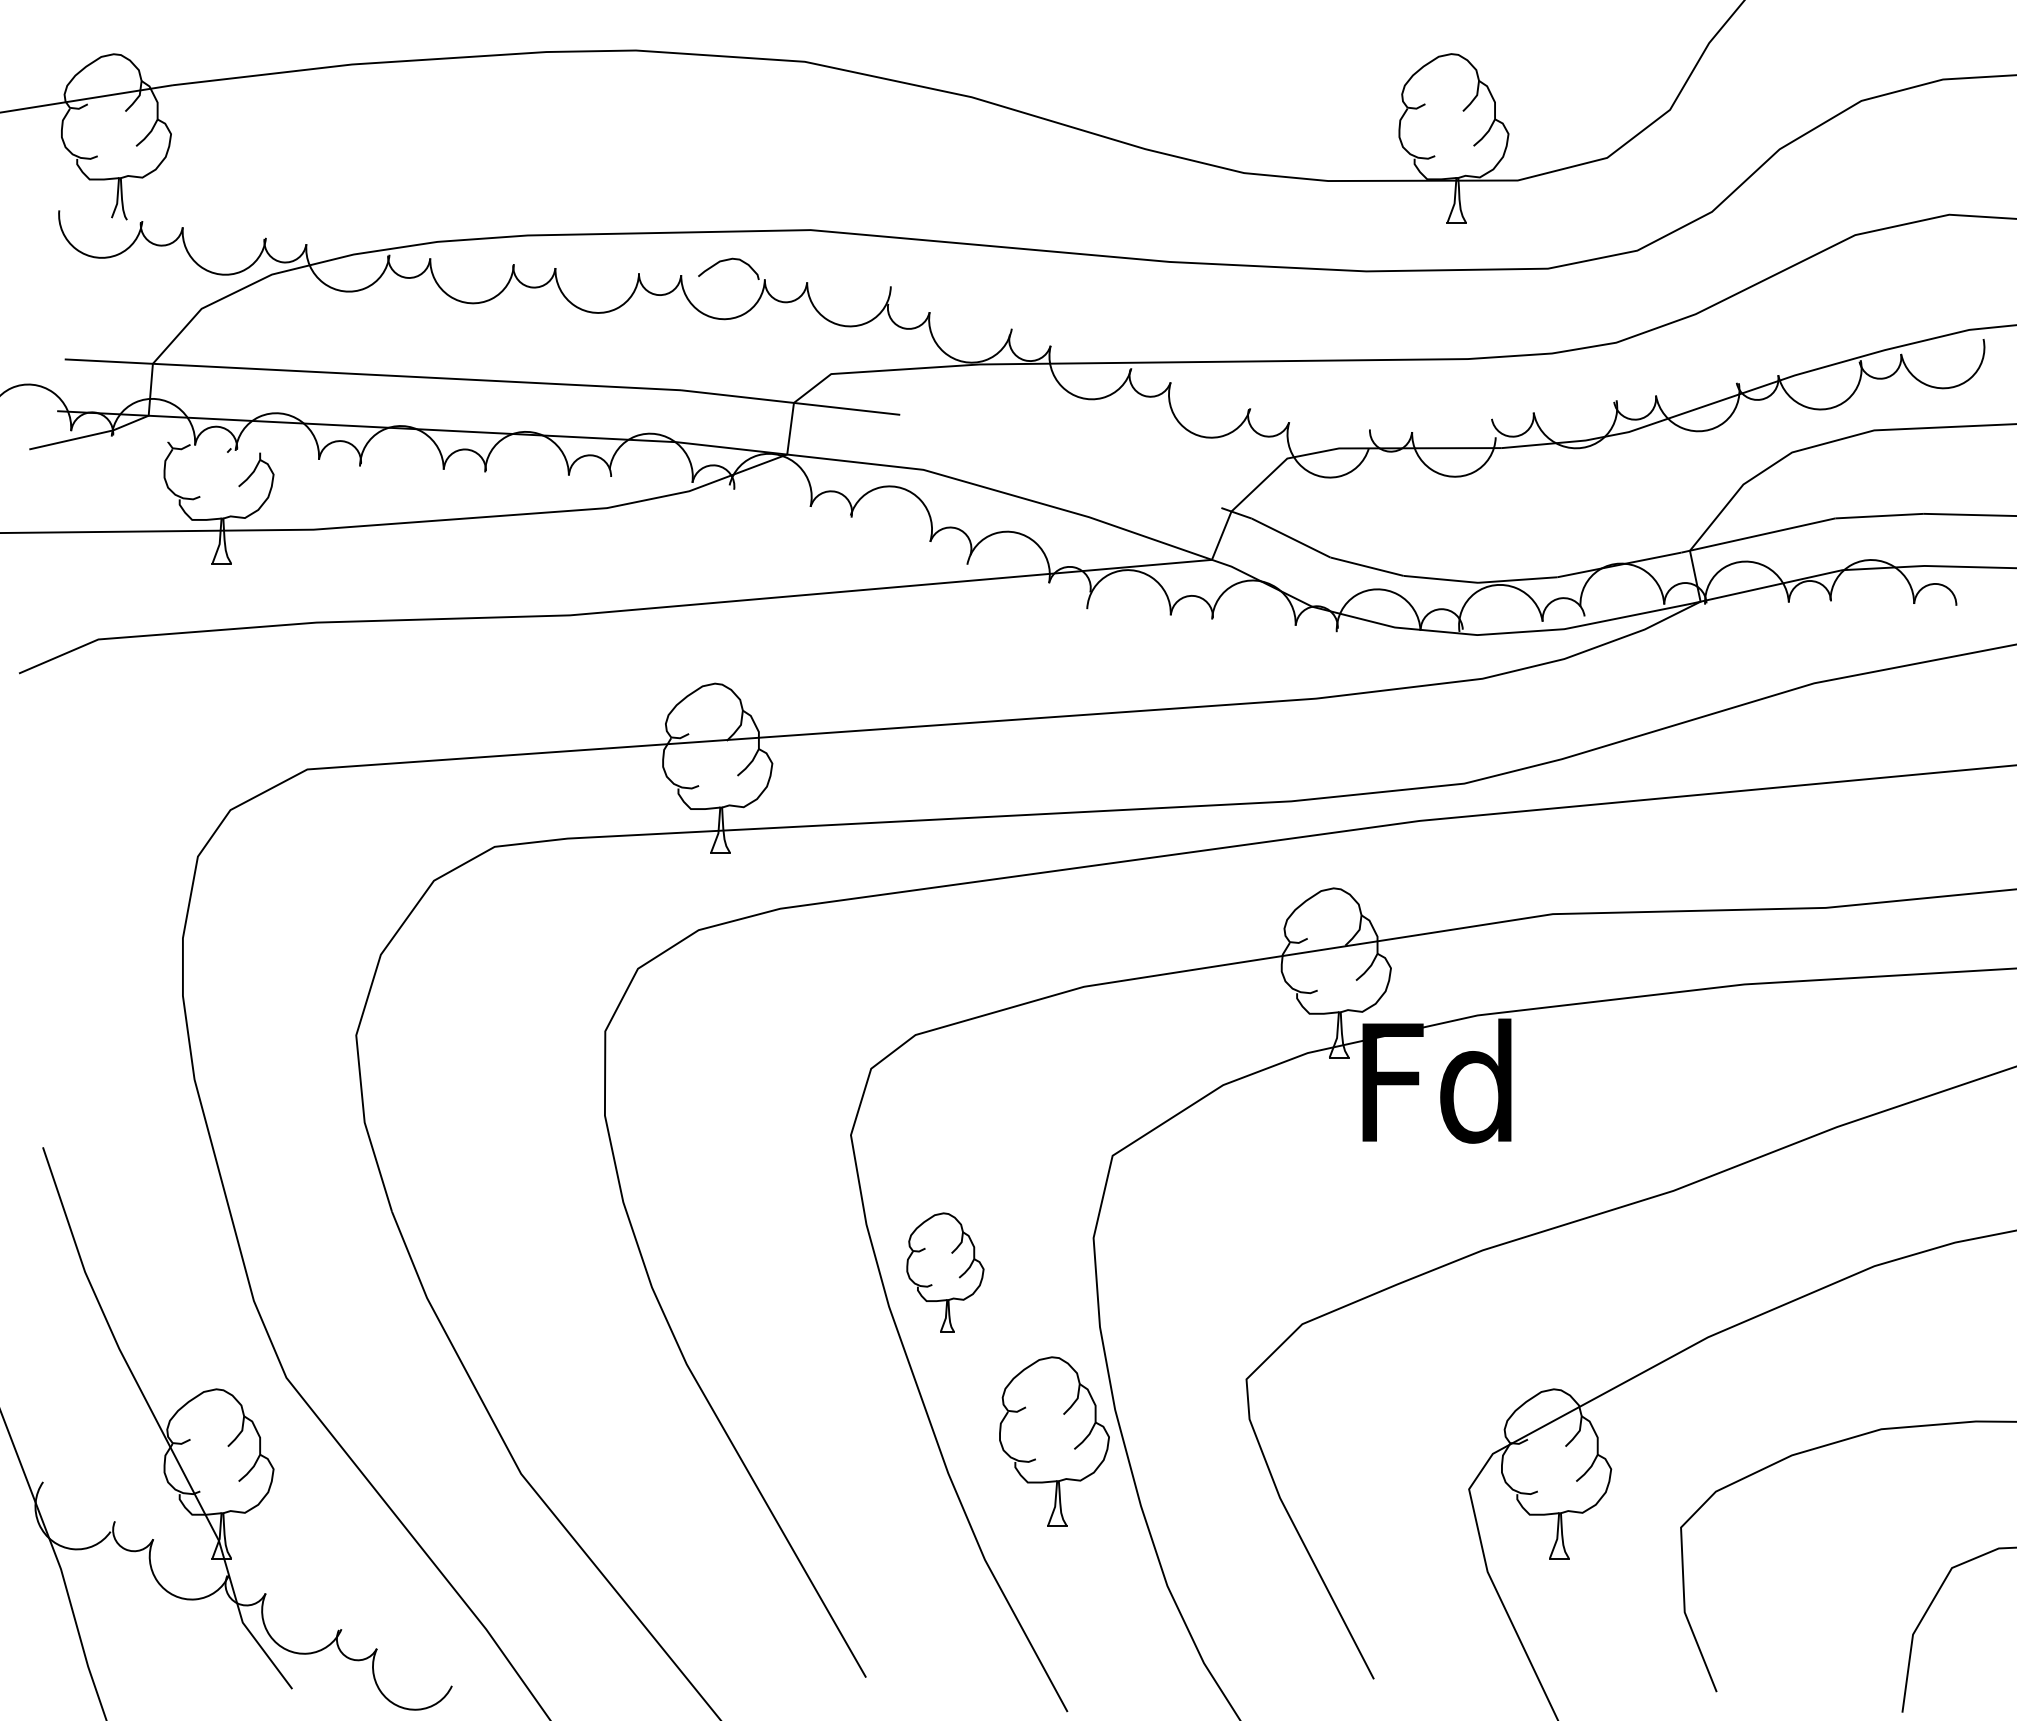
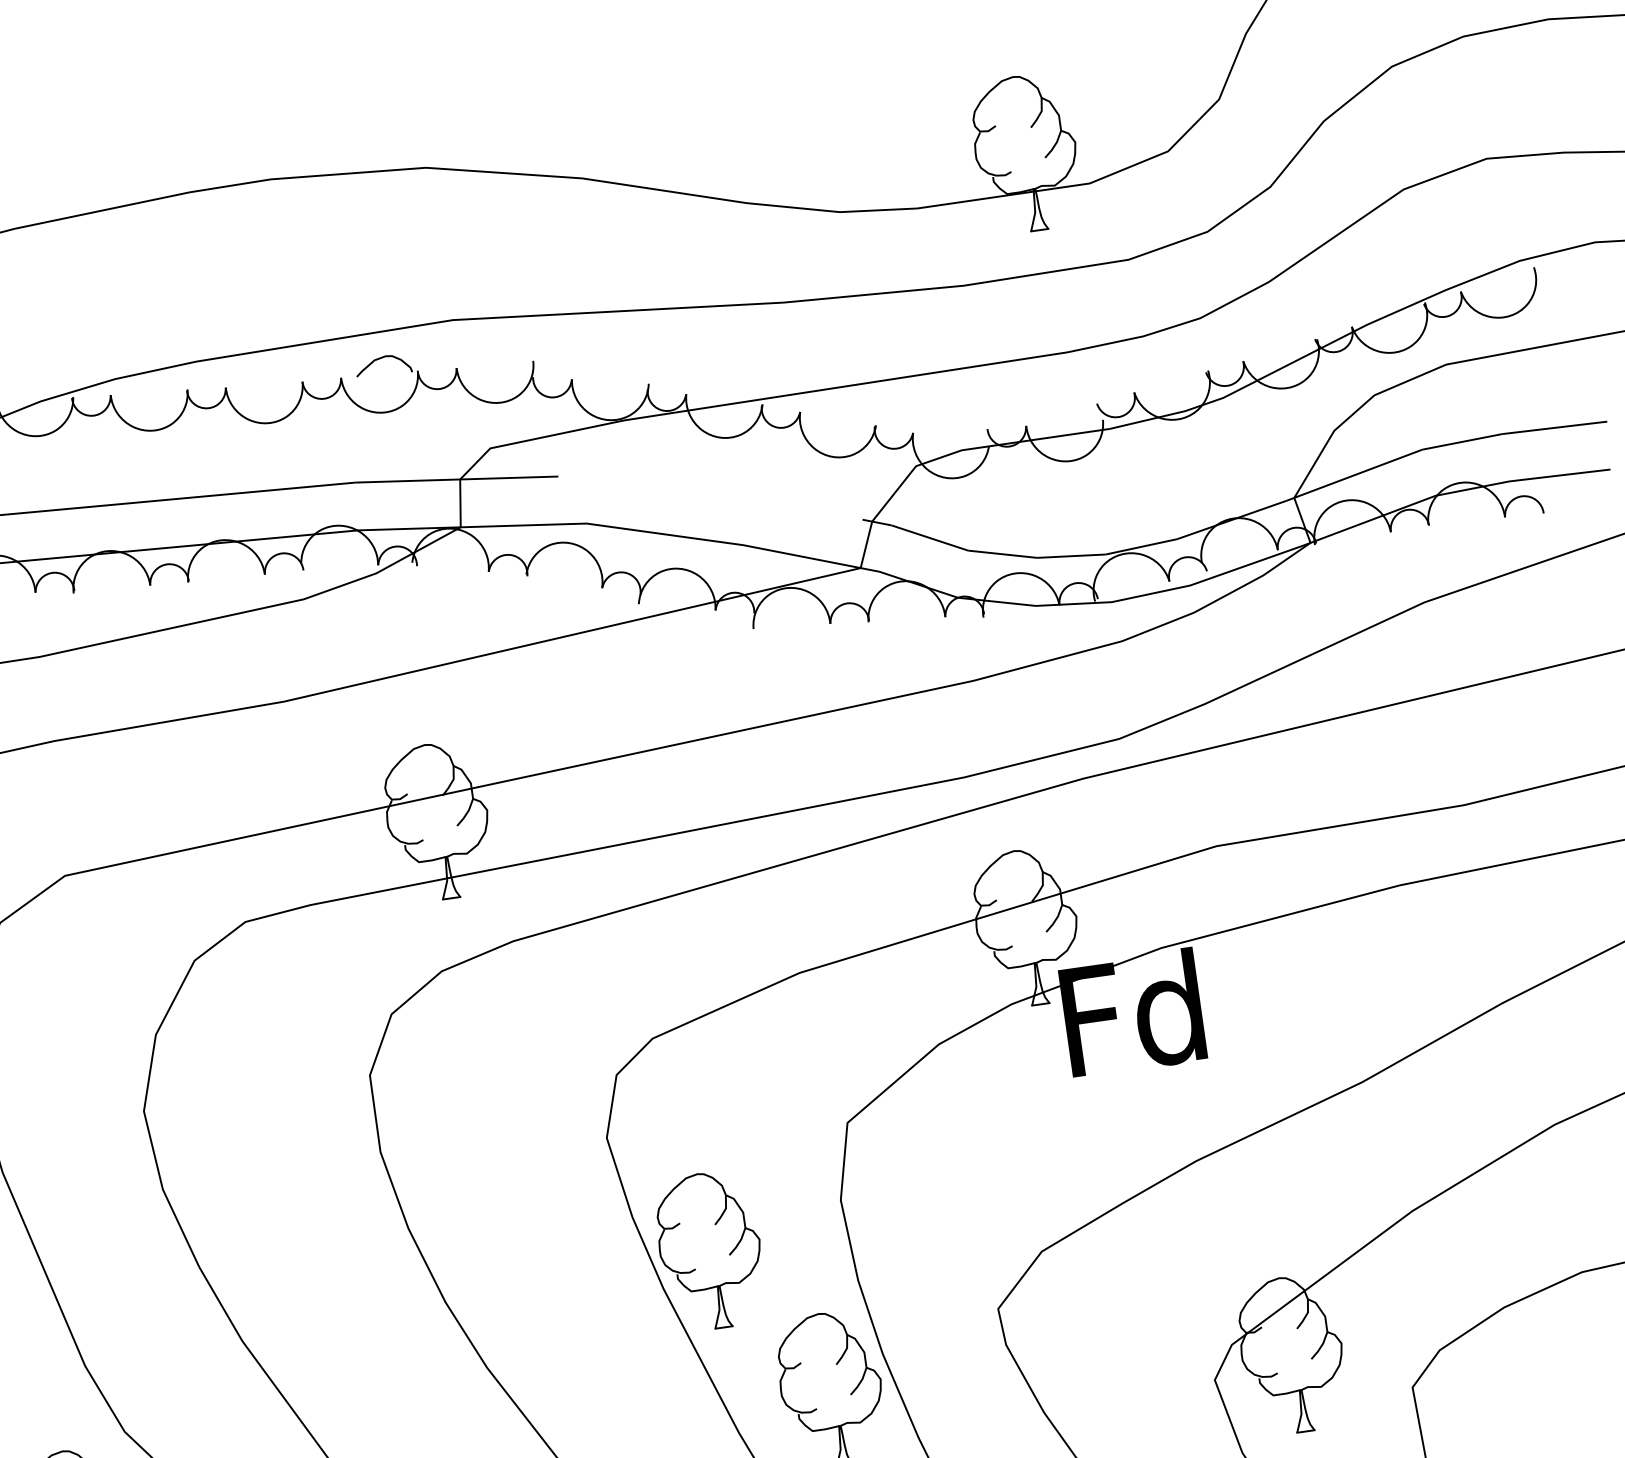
part: (945, 1272) -> (710, 1250), size x1.43

